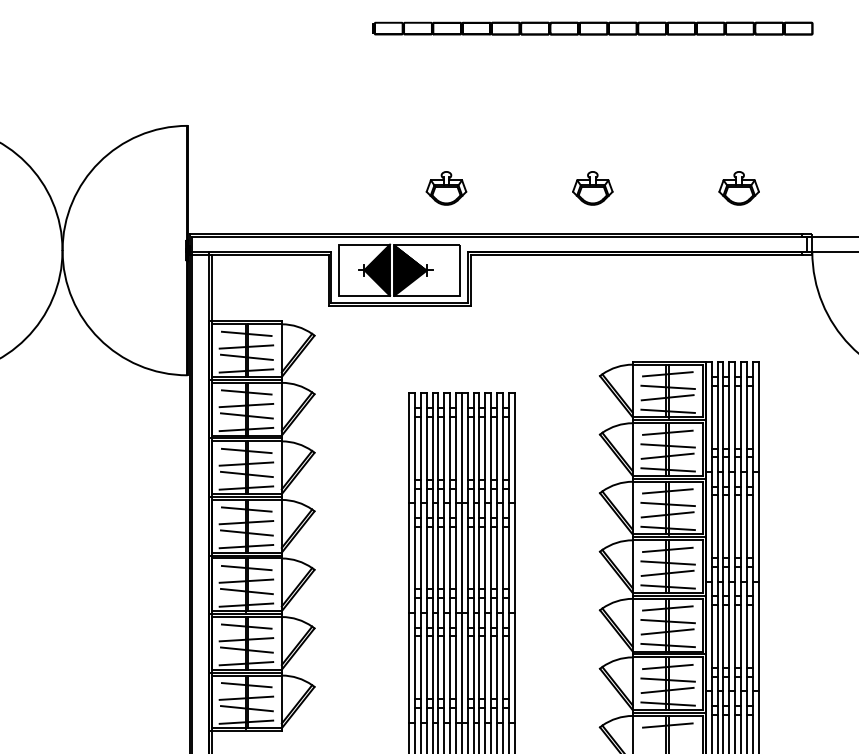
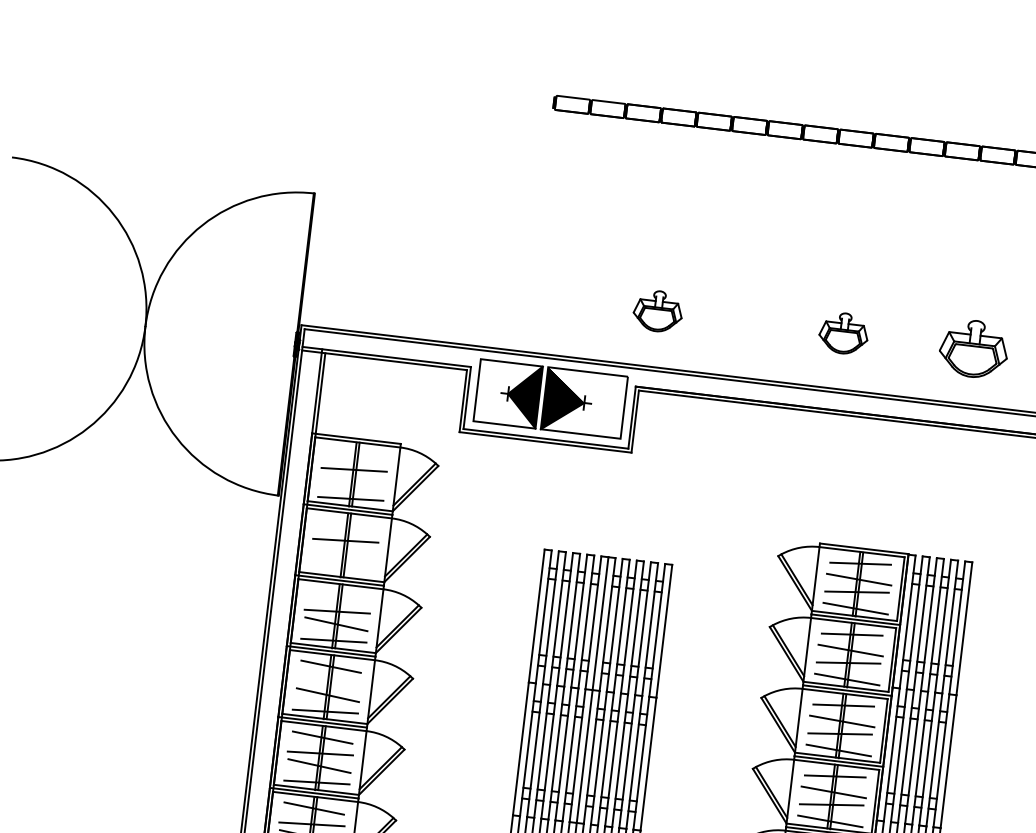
part: (446, 188) -> (658, 311), moved
part: (592, 188) -> (843, 333), moved
part: (738, 188) -> (973, 348), size x1.4
line: (246, 333) -> (356, 453), removed
line: (246, 356) -> (352, 481), removed
line: (246, 392) -> (347, 524), removed
line: (246, 415) -> (344, 552), removed
line: (246, 429) -> (342, 569), removed
line: (246, 450) -> (339, 595), removed
line: (246, 522) -> (328, 682), removed

